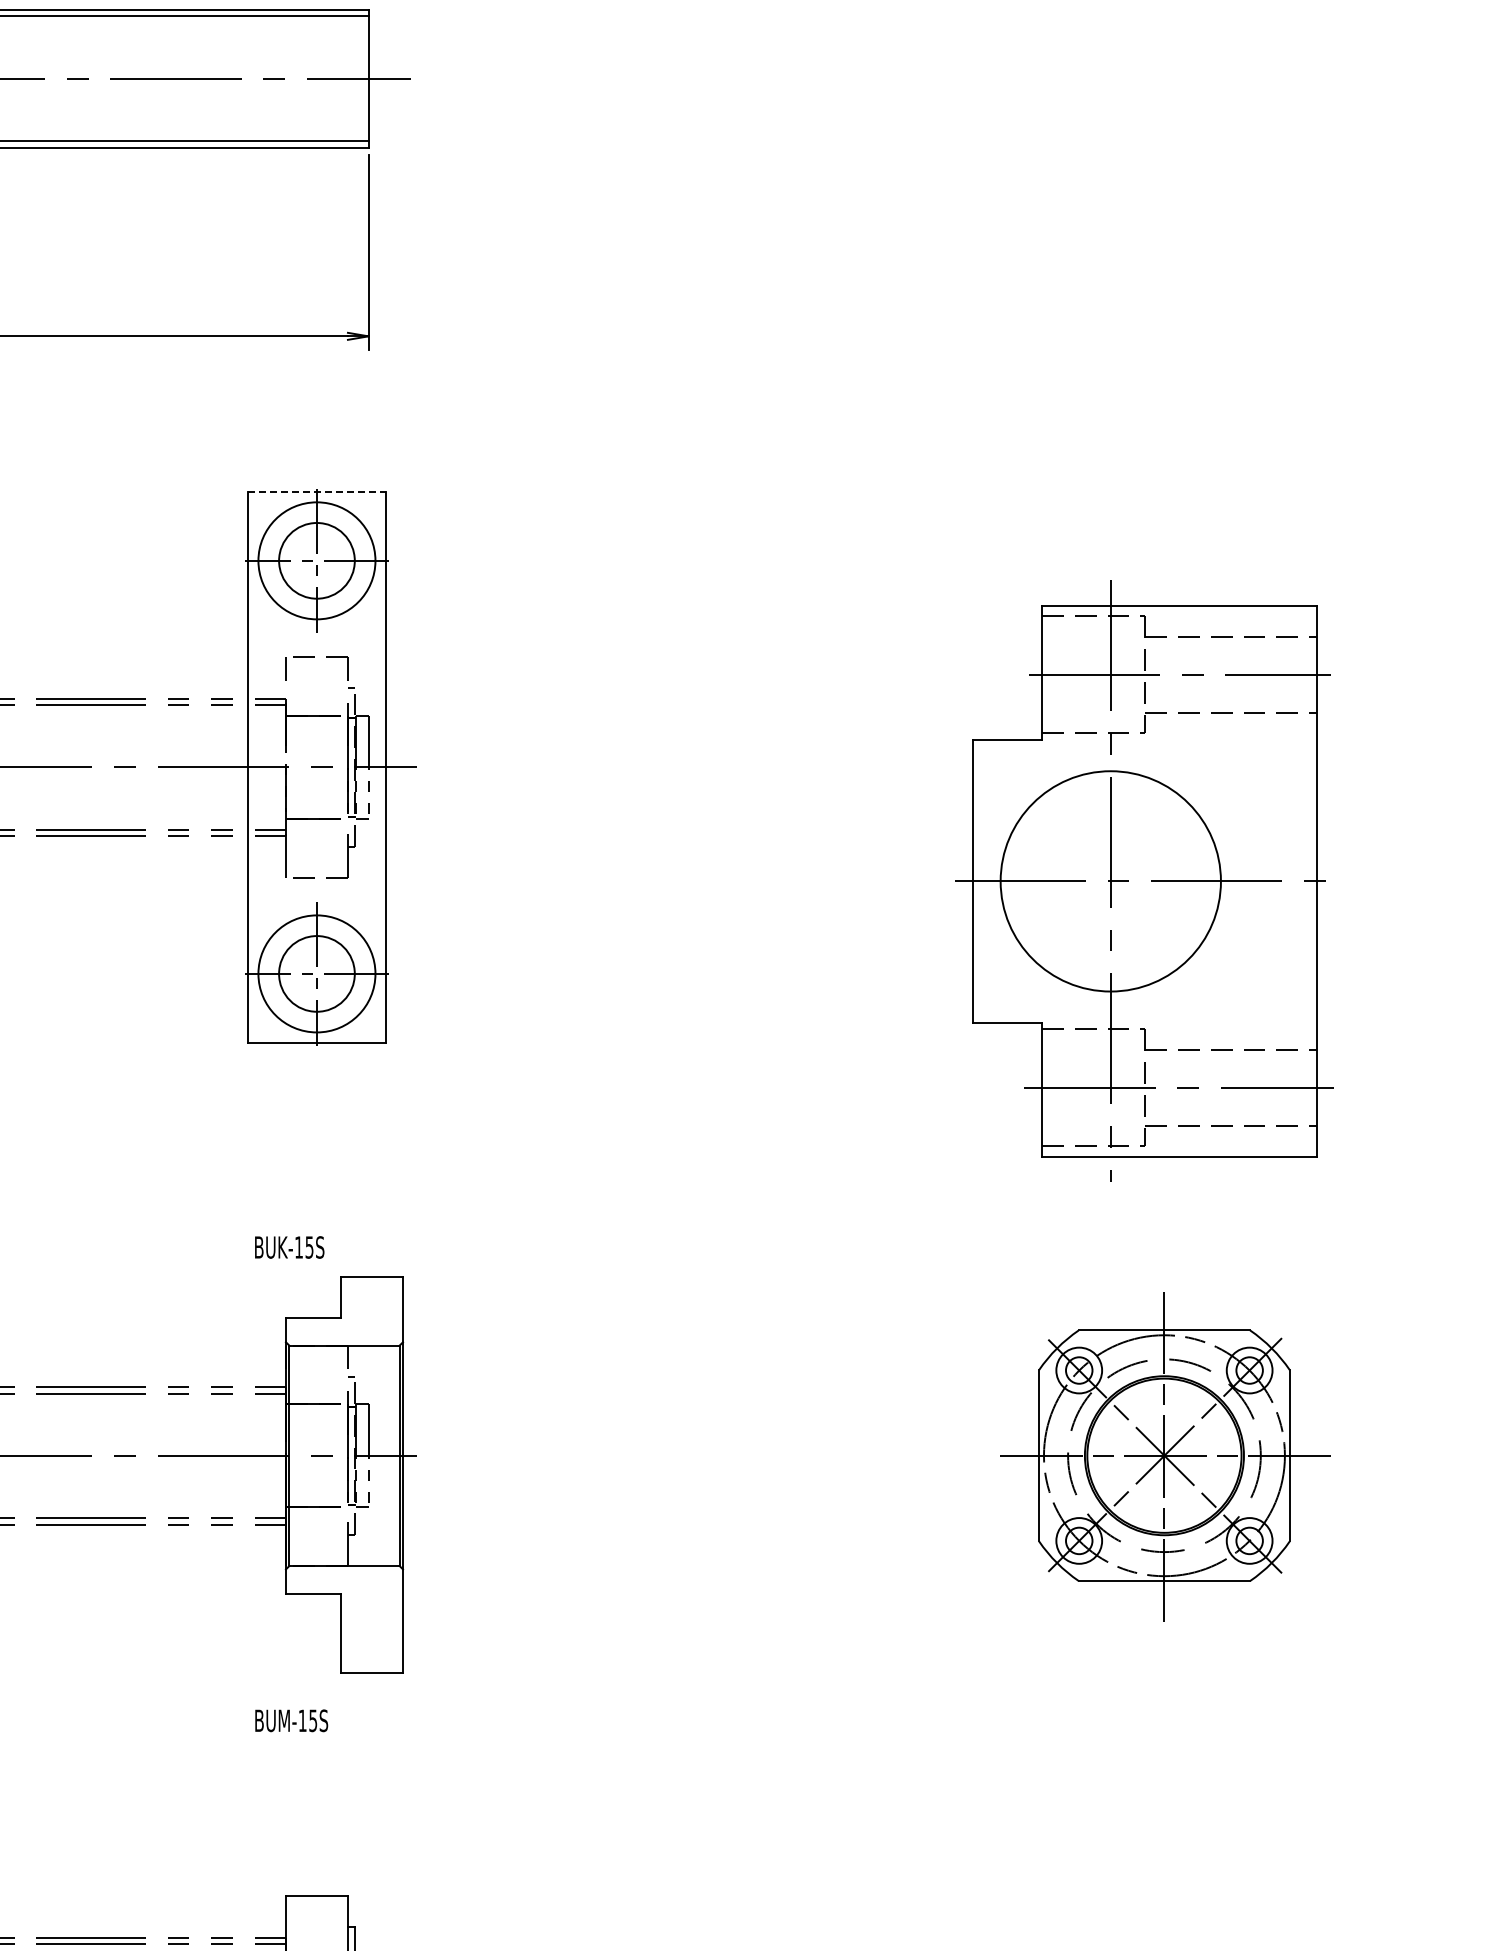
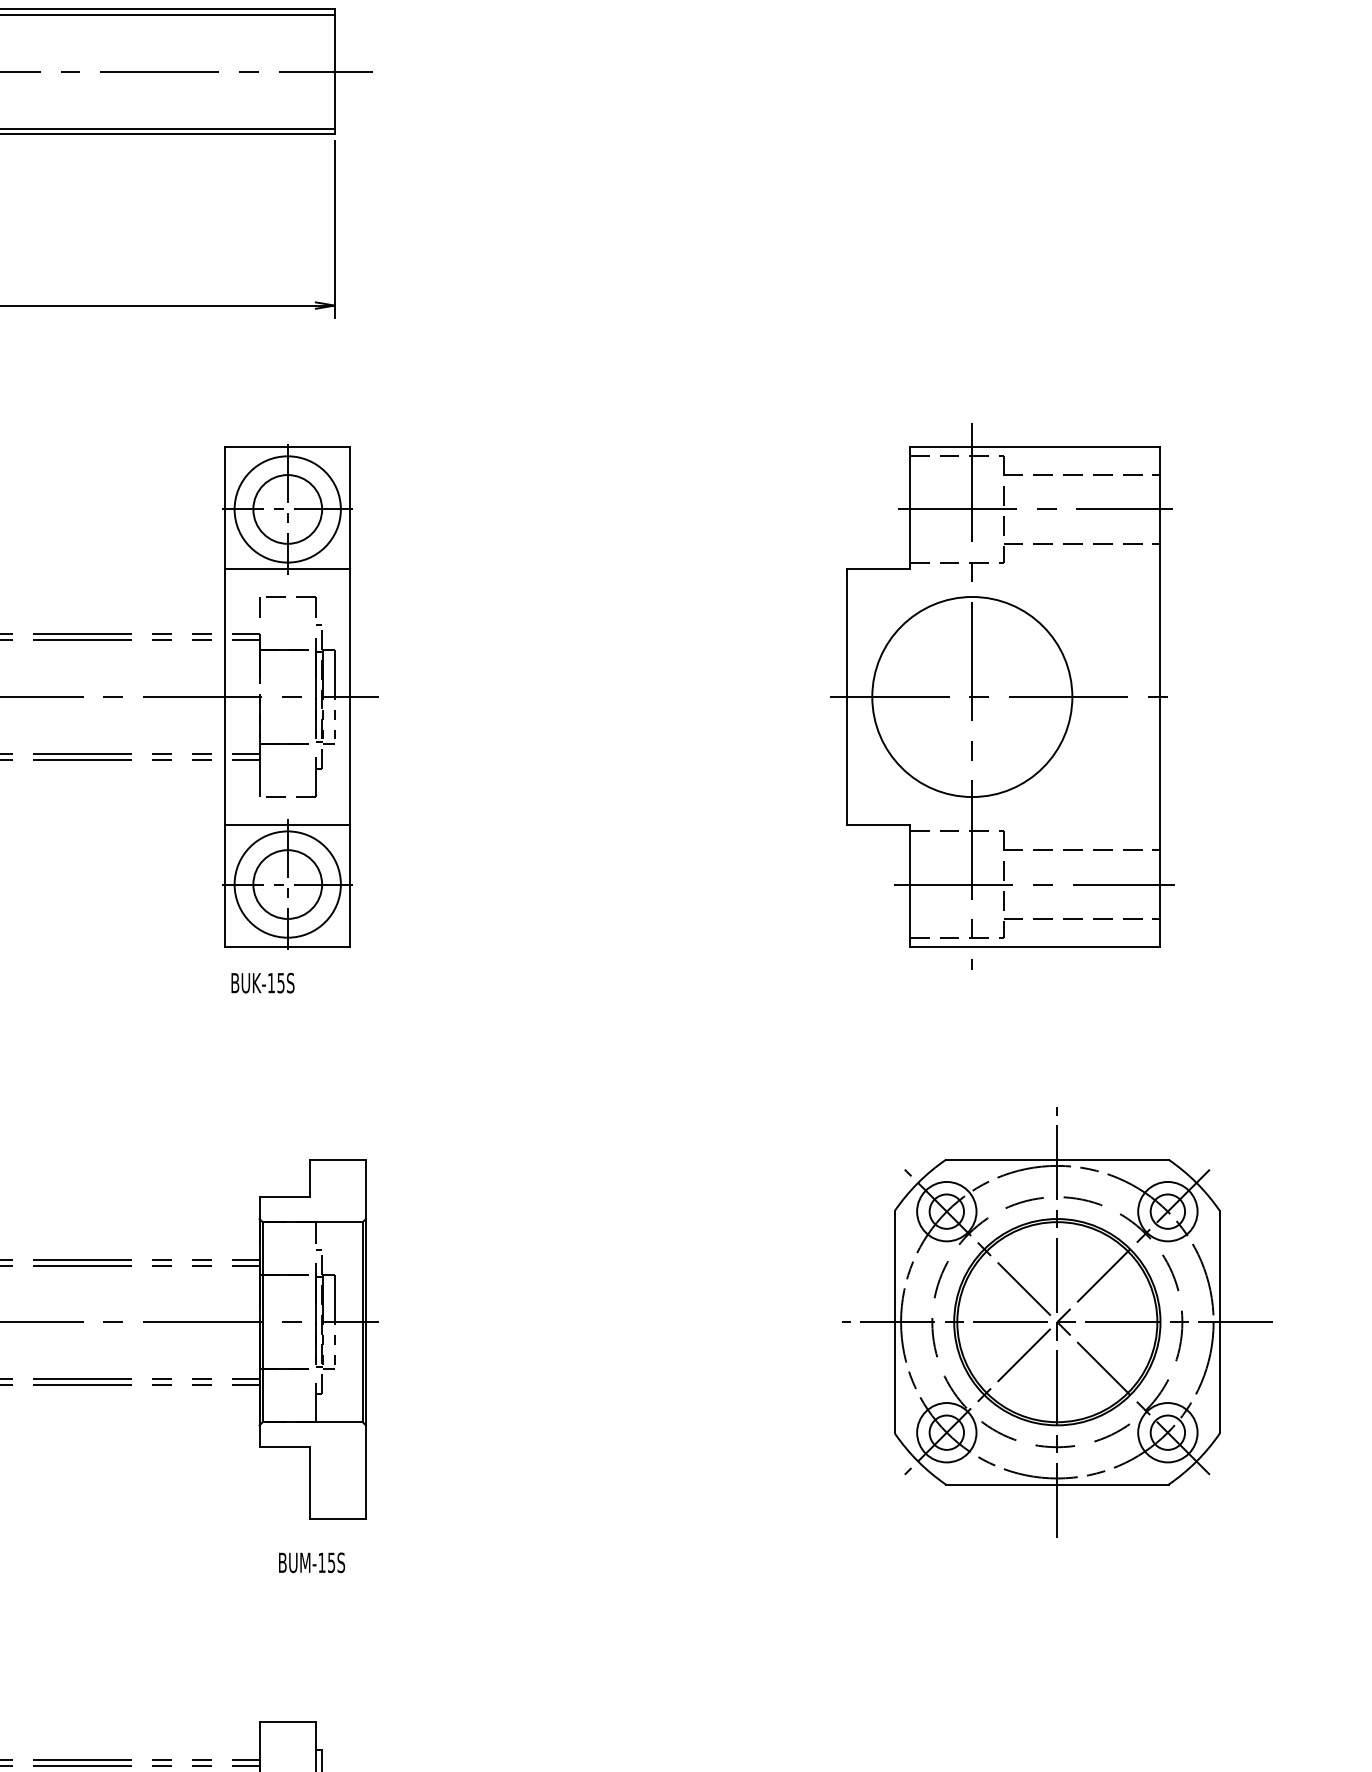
line: (316, 492) -> (287, 447), dashed -> solid
line: (316, 626) -> (287, 569), added
part: (1144, 880) -> (1002, 696), moved
line: (316, 908) -> (287, 825), added
text: (289, 1247) -> (262, 983), moved
part: (1164, 1455) -> (1057, 1321), size x1.43
text: (291, 1720) -> (311, 1562), moved

